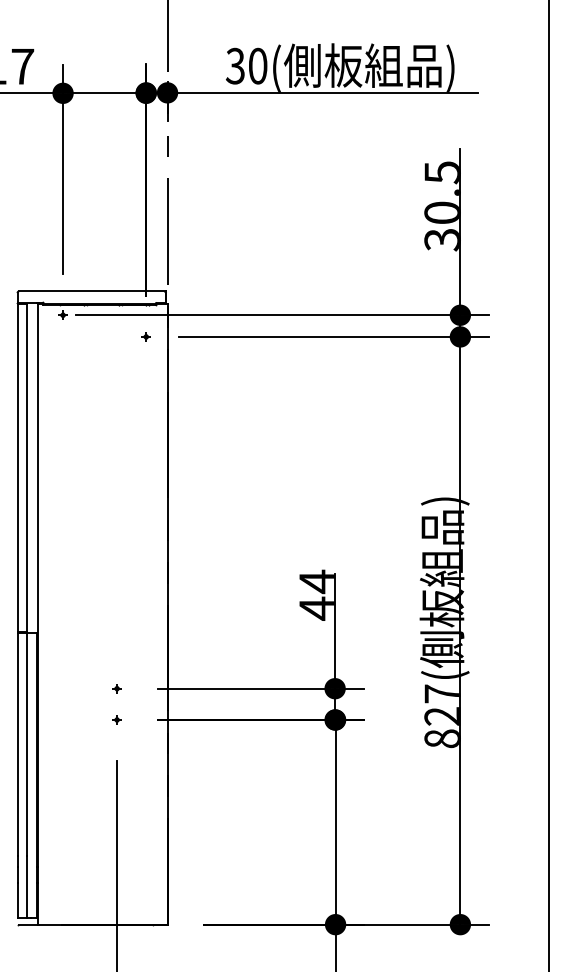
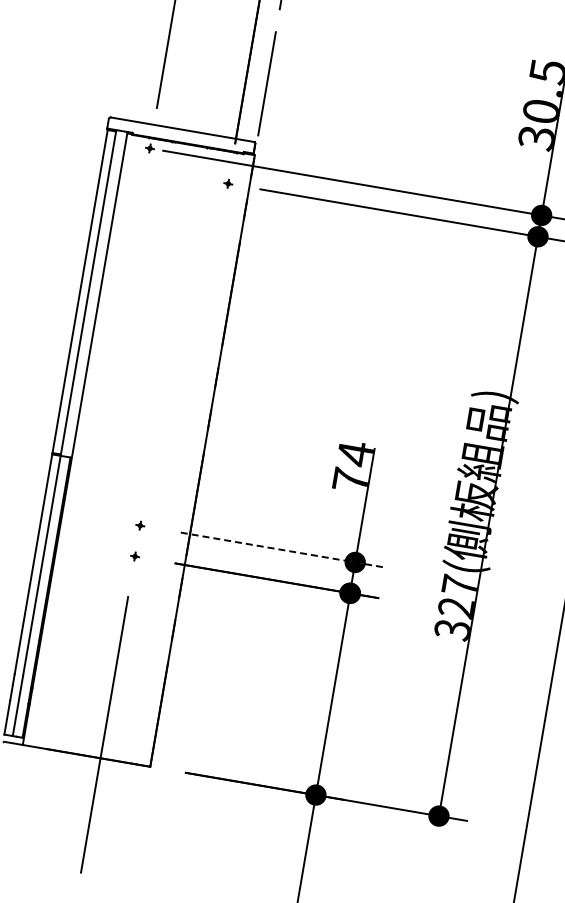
text: (316, 608) -> (350, 480), 44 -> 74
line: (260, 688) -> (281, 549), solid -> dashed
text: (441, 738) -> (451, 629), 827( -> 327(

